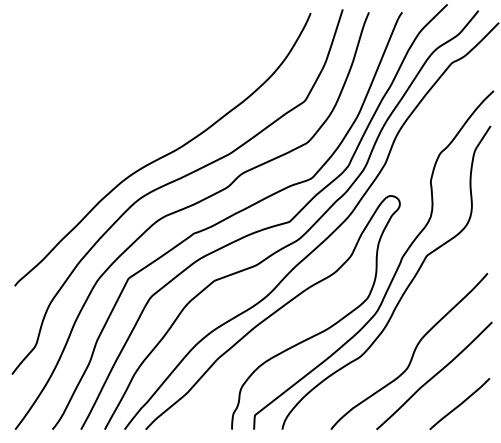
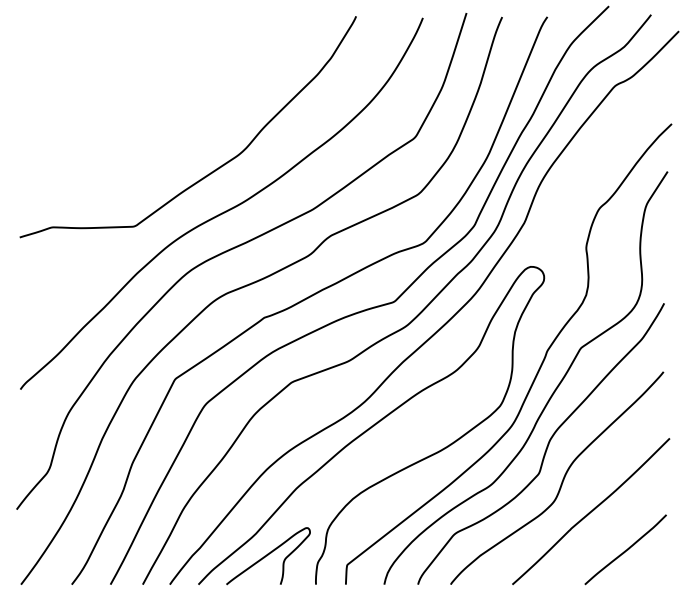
curve: (157, 124) -> (214, 169), added
curve: (401, 328) -> (546, 446), added
curve: (197, 408) -> (268, 555), added

